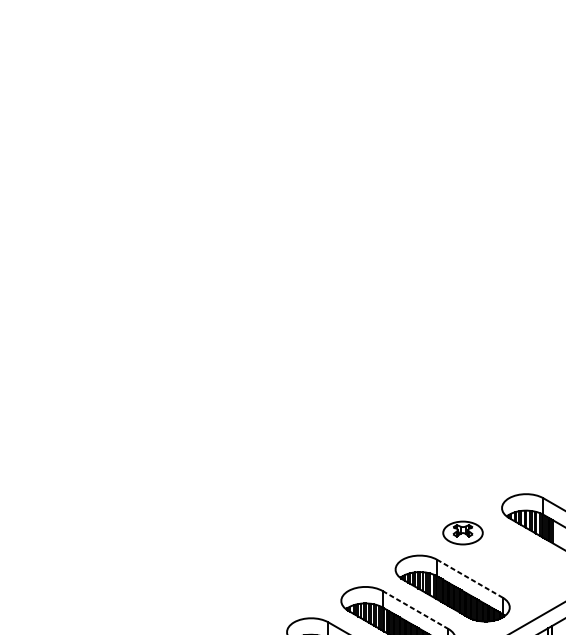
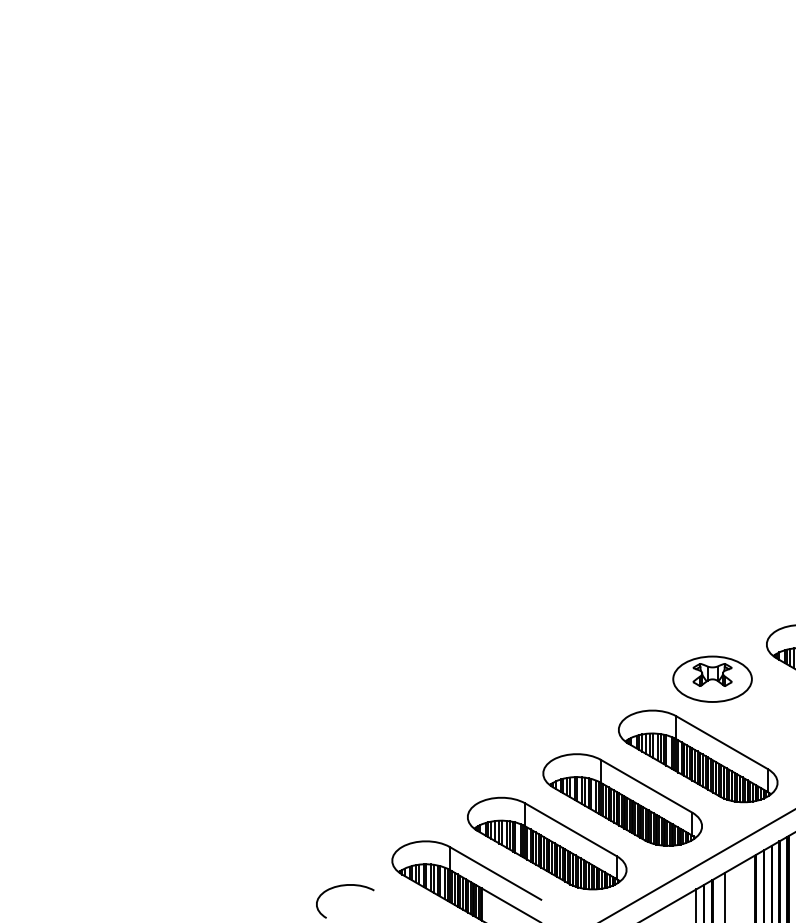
part: (462, 532) -> (712, 678), size x1.43
line: (470, 578) -> (722, 742), dashed -> solid
line: (415, 610) -> (646, 786), dashed -> solid

